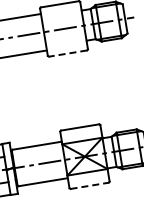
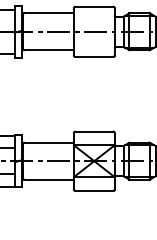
line: (67, 53) -> (93, 56), dashed -> solid
line: (89, 185) -> (94, 190), dashed -> solid

